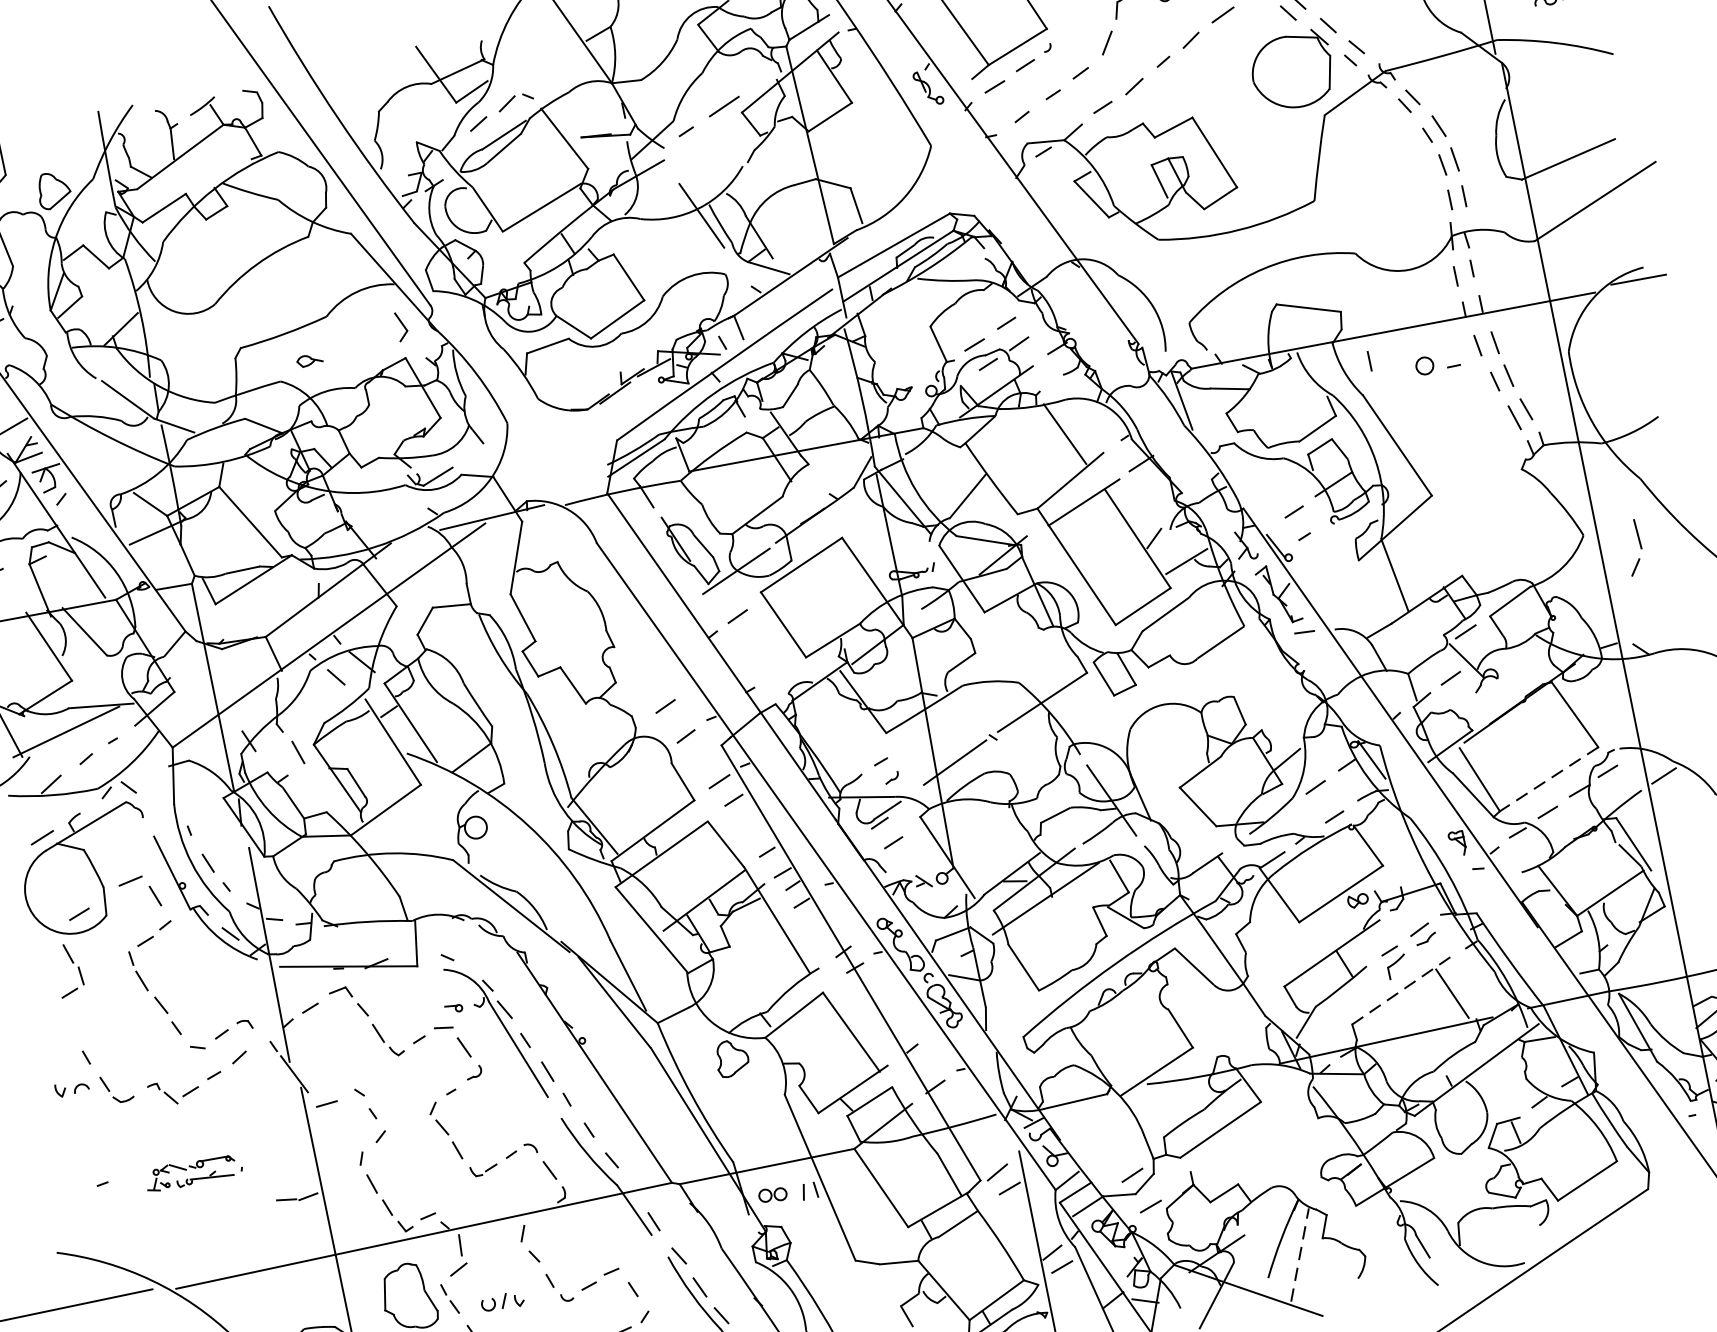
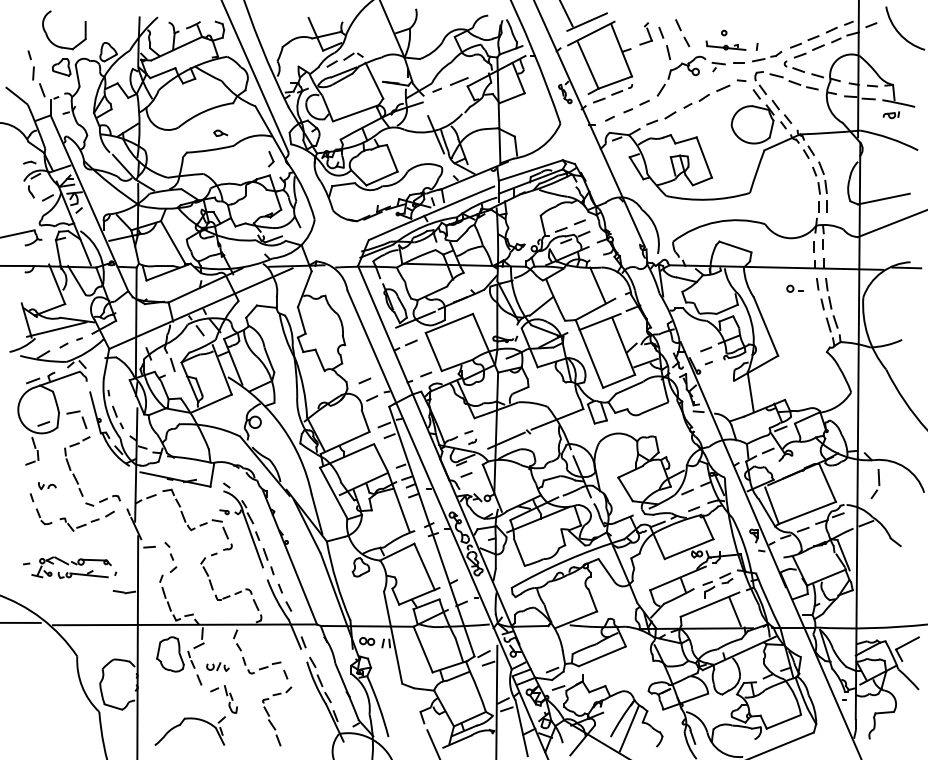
part: (309, 358) -> (220, 132), moved
line: (1368, 361) -> (760, 280), removed
part: (1435, 362) -> (794, 288), size x0.71
part: (1633, 548) -> (875, 484), moved
line: (778, 669) -> (426, 374), added
line: (1549, 778) -> (807, 512), dashed -> solid
line: (1403, 989) -> (710, 604), dashed -> solid
part: (72, 1087) -> (47, 485), moved
part: (193, 1171) -> (74, 567), size x1.67
line: (1300, 1254) -> (629, 728), dashed -> solid

